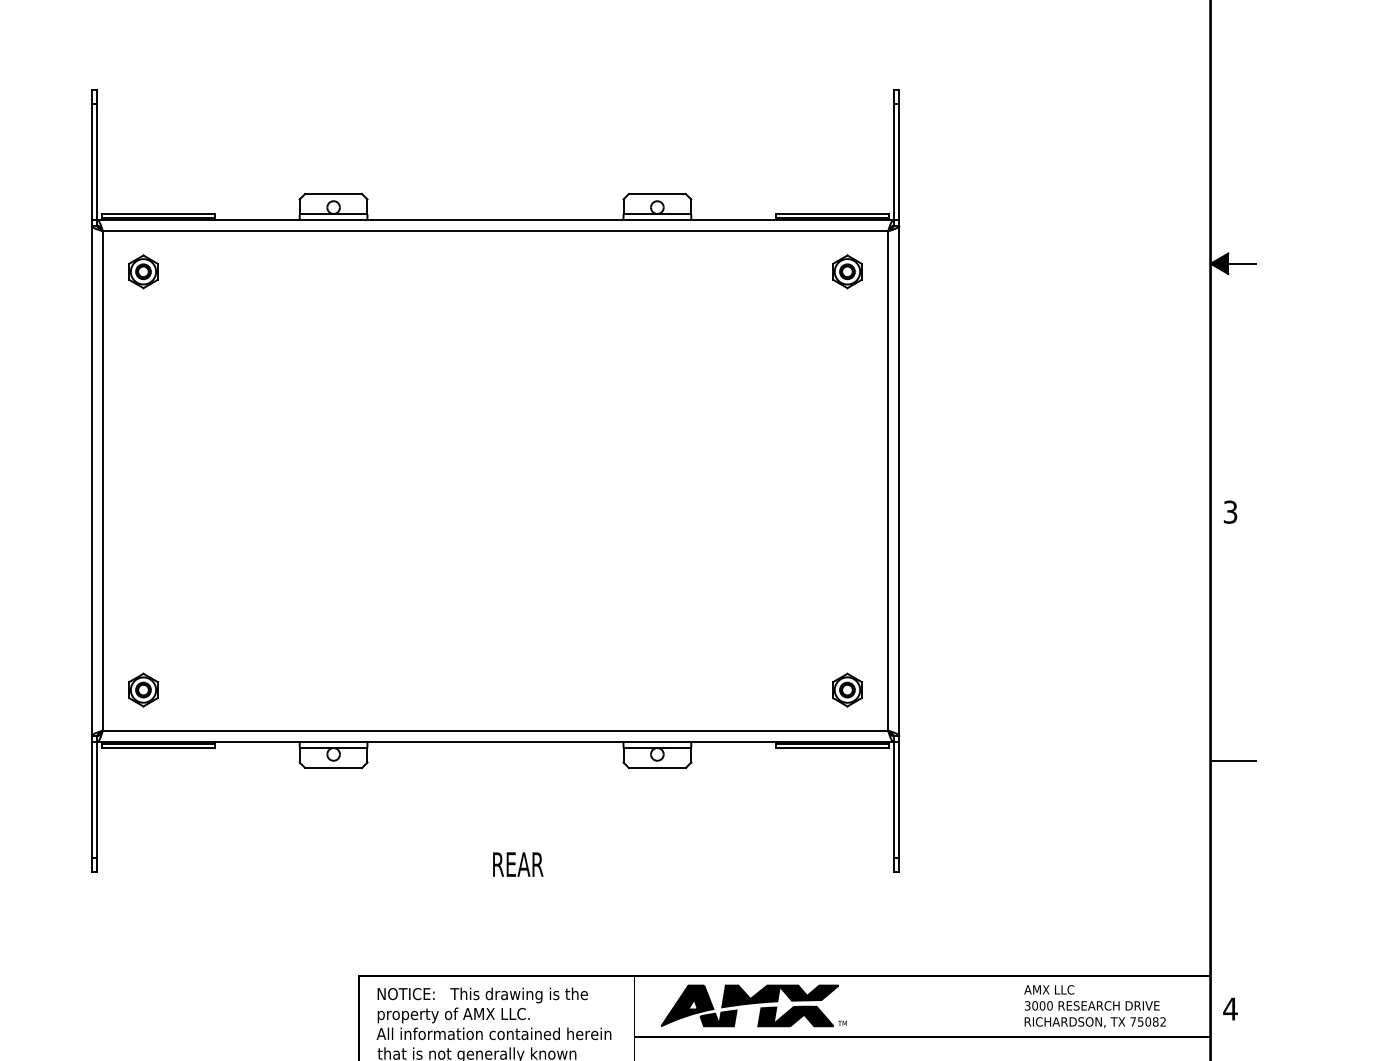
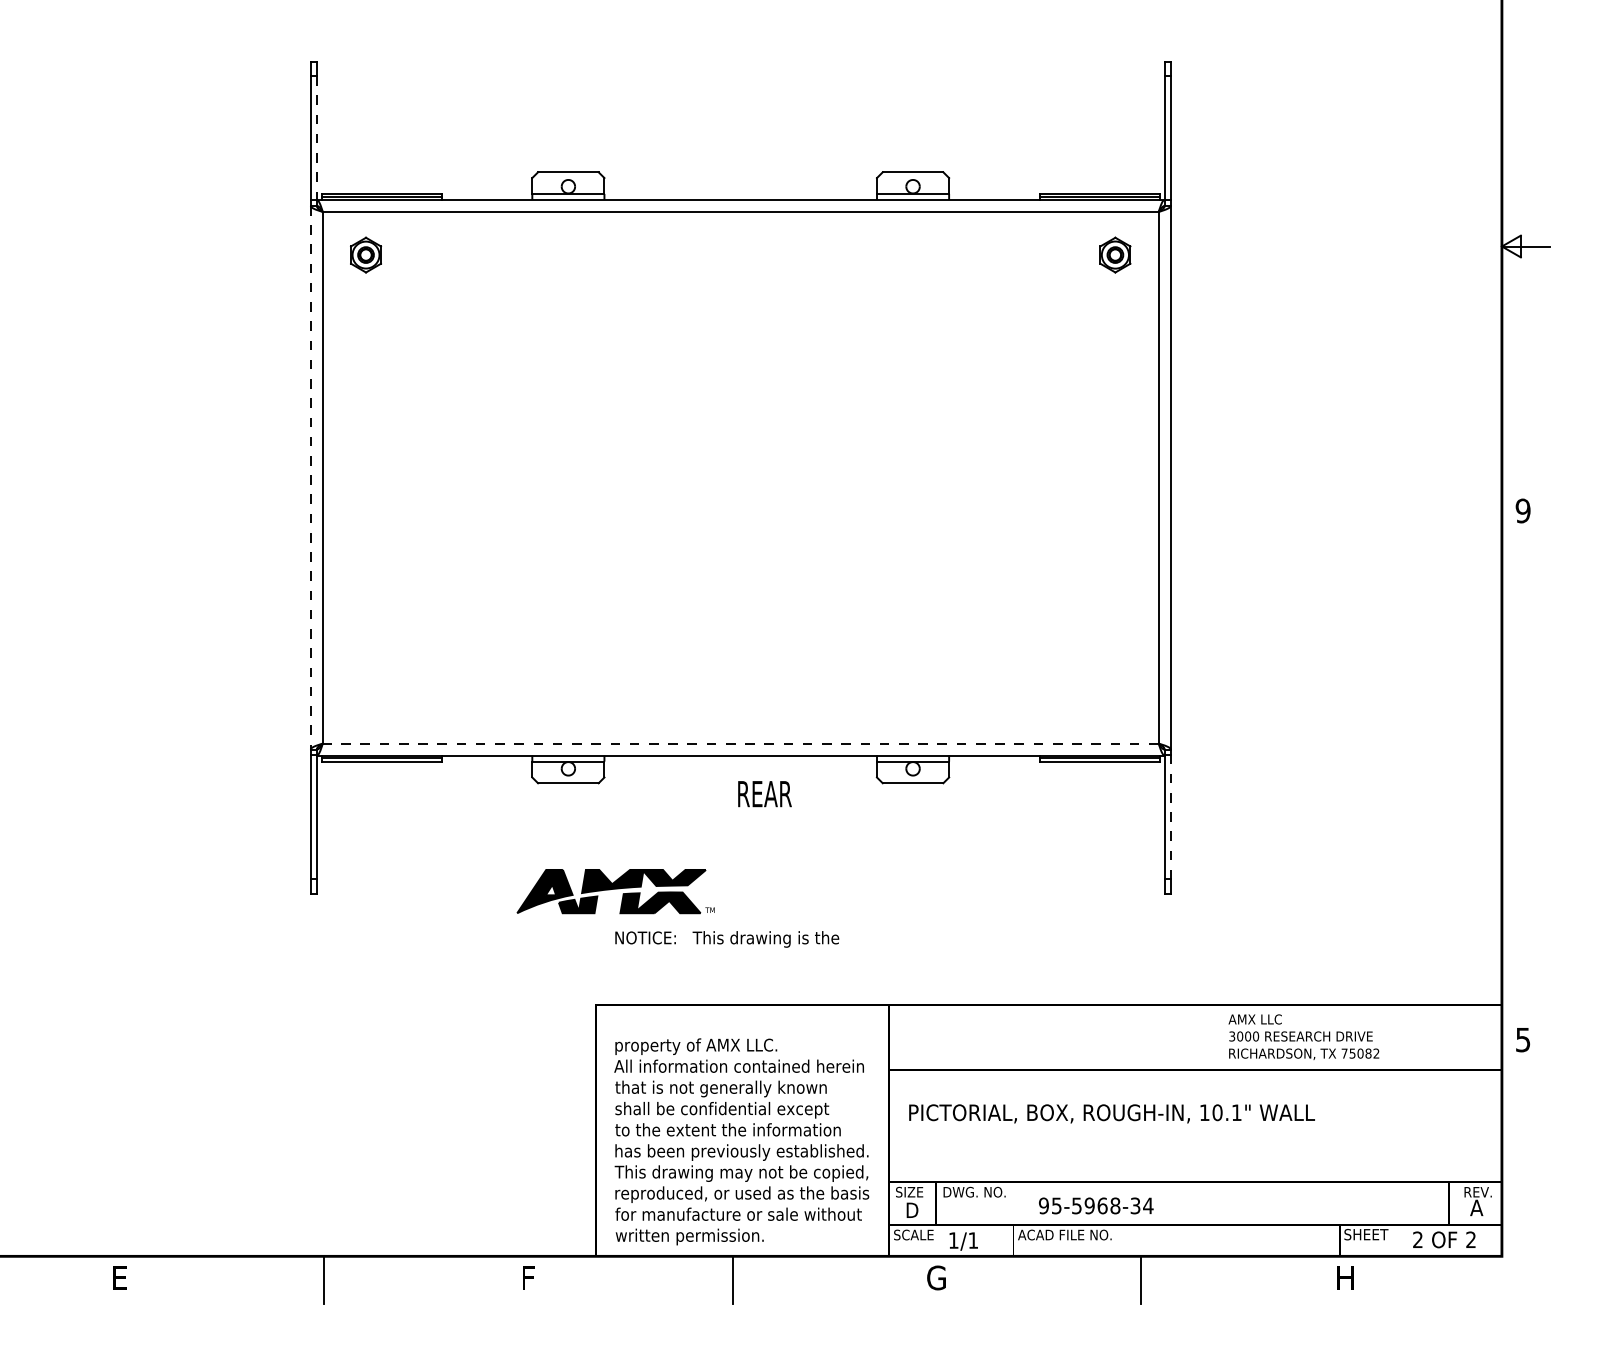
line: (96, 162) -> (316, 138), solid -> dashed
fill: (1218, 263) -> (1510, 246), removed
line: (91, 480) -> (310, 477), solid -> dashed
text: (1229, 511) -> (1522, 510), 3 -> 9
part: (847, 689) -> (1115, 699), removed
part: (143, 690) -> (366, 700), removed
line: (495, 730) -> (740, 743), solid -> dashed
line: (1232, 760) -> (1525, 775), removed
line: (899, 799) -> (1170, 816), solid -> dashed
text: (517, 864) -> (764, 794), moved
text: (483, 995) -> (727, 939), moved
part: (753, 1005) -> (615, 891), moved
text: (1094, 1005) -> (1303, 1036), moved
text: (1229, 1009) -> (1522, 1040), 4 -> 5

